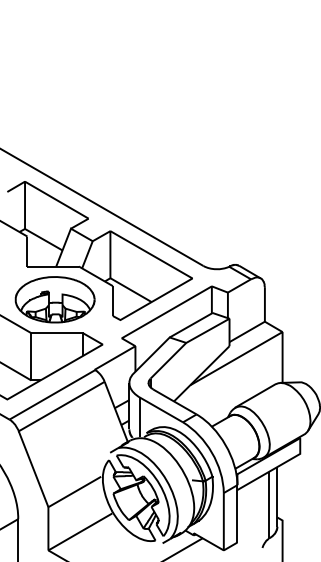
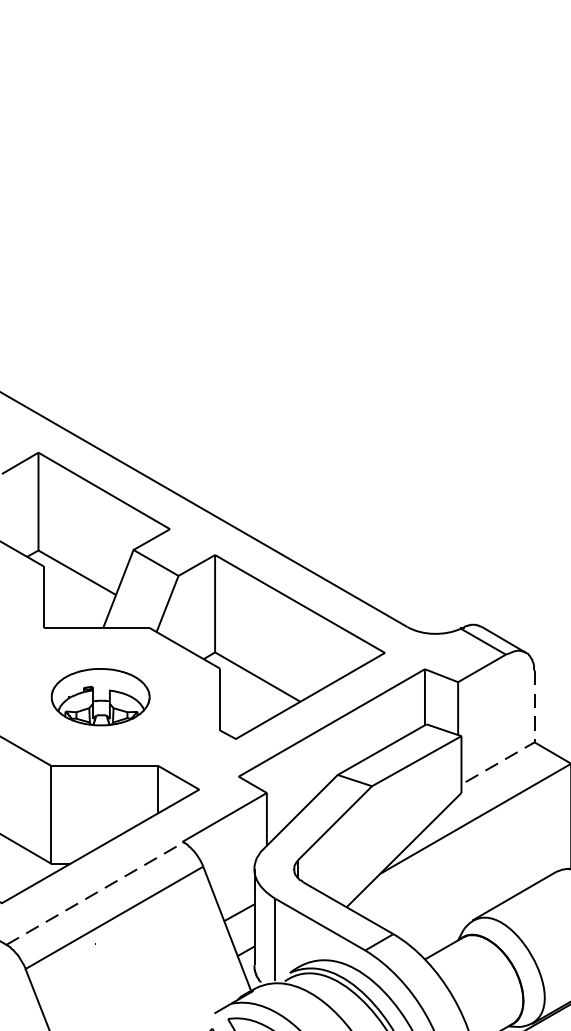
part: (54, 299) -> (99, 696), size x0.6
line: (262, 323) -> (529, 746), solid -> dashed
line: (52, 394) -> (95, 892), solid -> dashed

